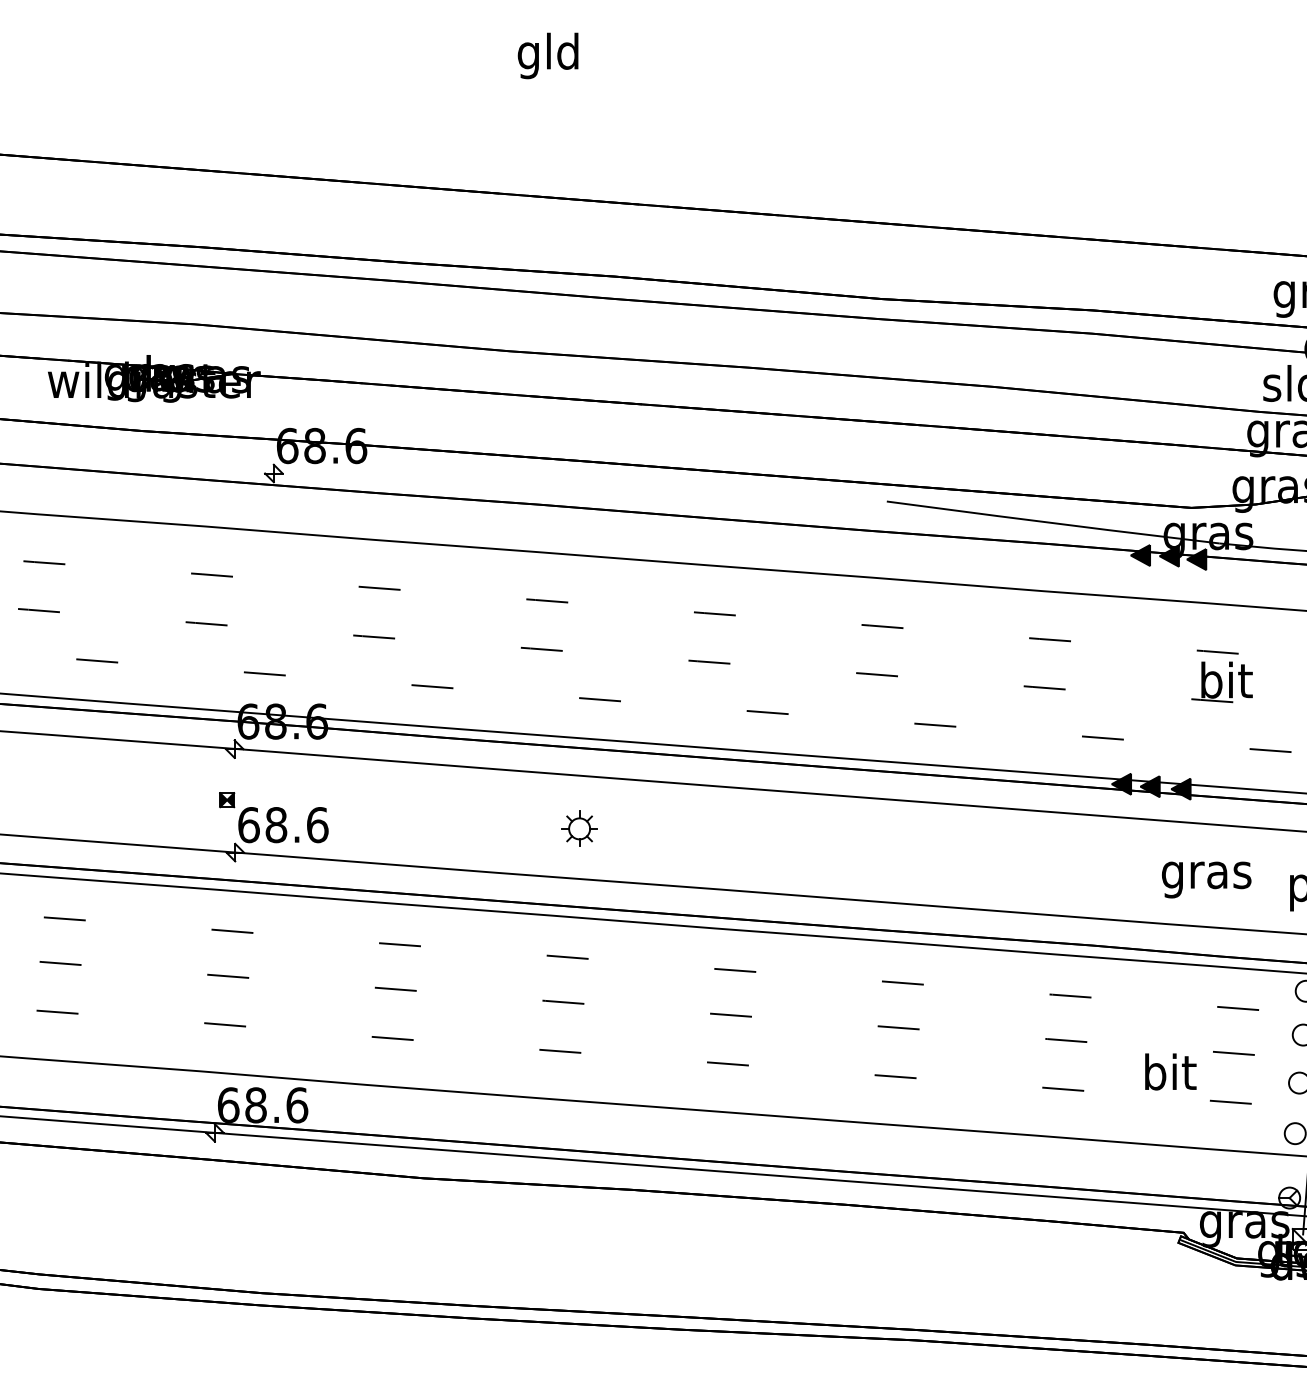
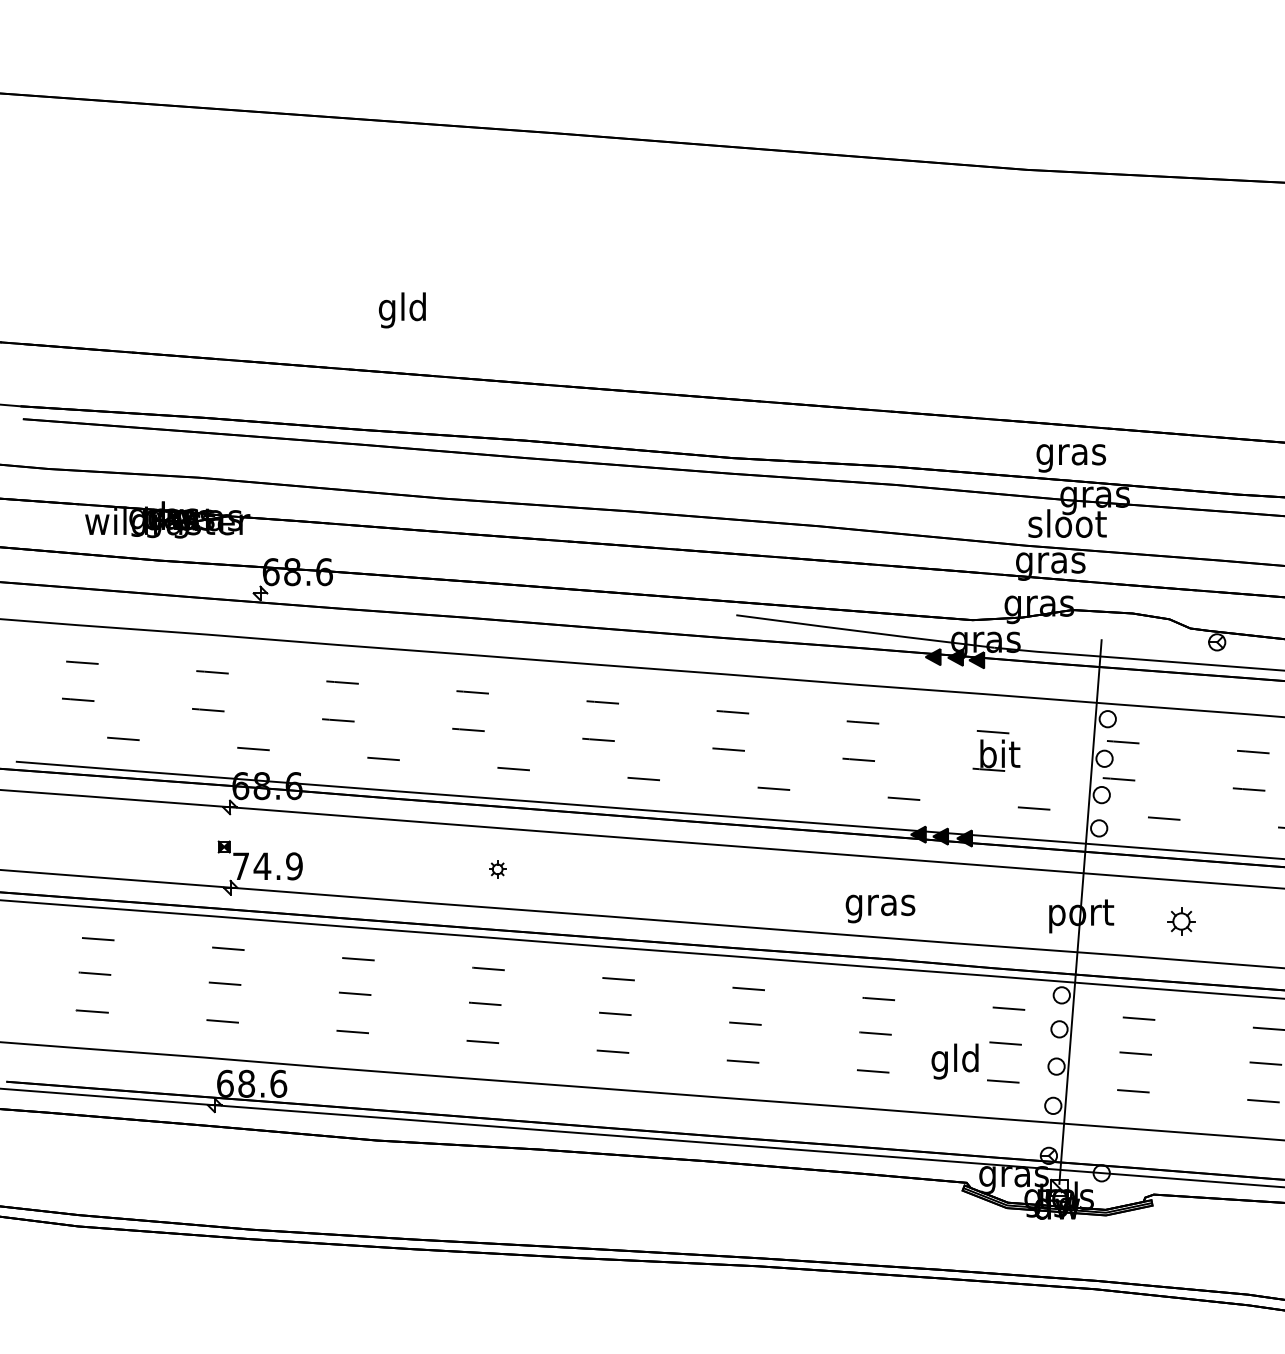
text: (546, 56) -> (401, 310), moved
text: (284, 825) -> (268, 866), 68.6 -> 74.9
part: (579, 829) -> (497, 869), size x0.6
text: (1206, 879) -> (880, 908), moved
text: (1167, 1076) -> (954, 1061), bit -> gld

